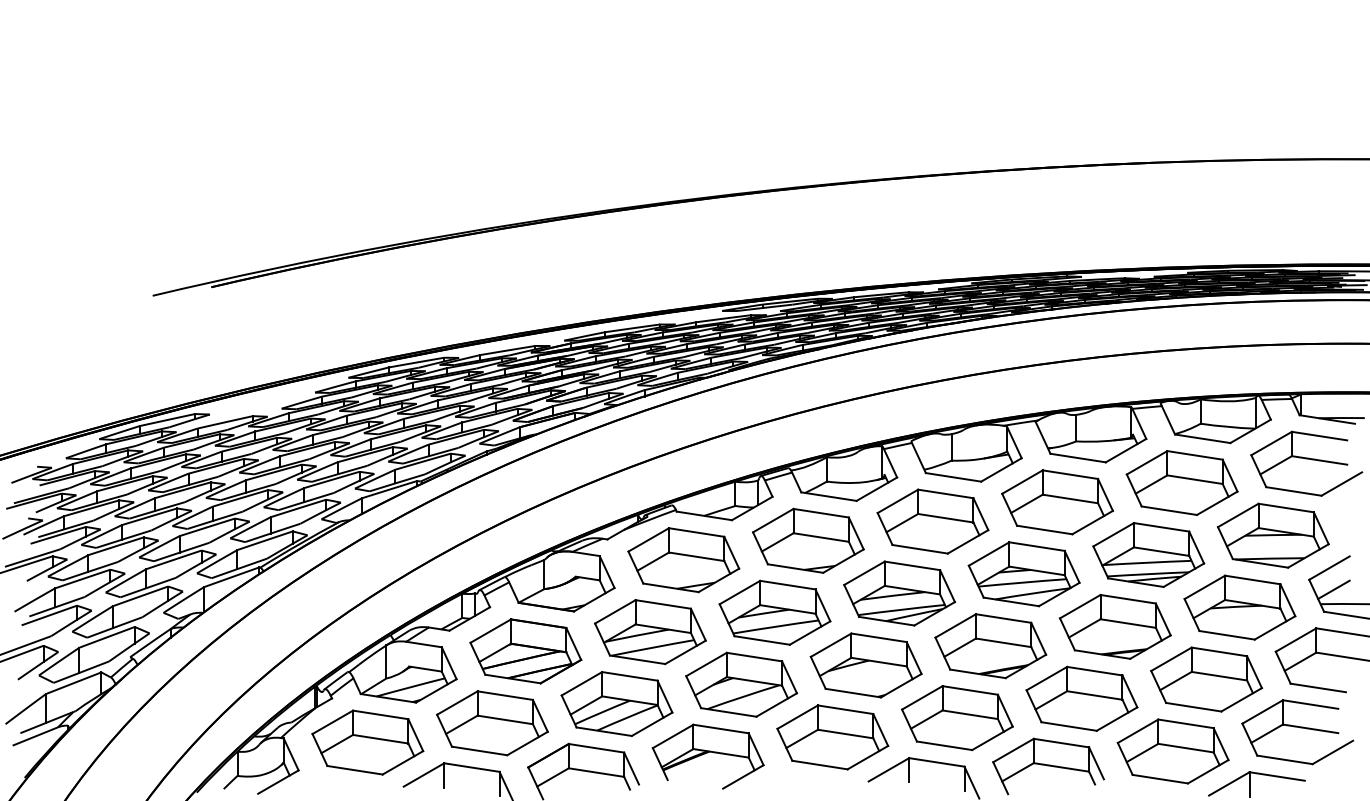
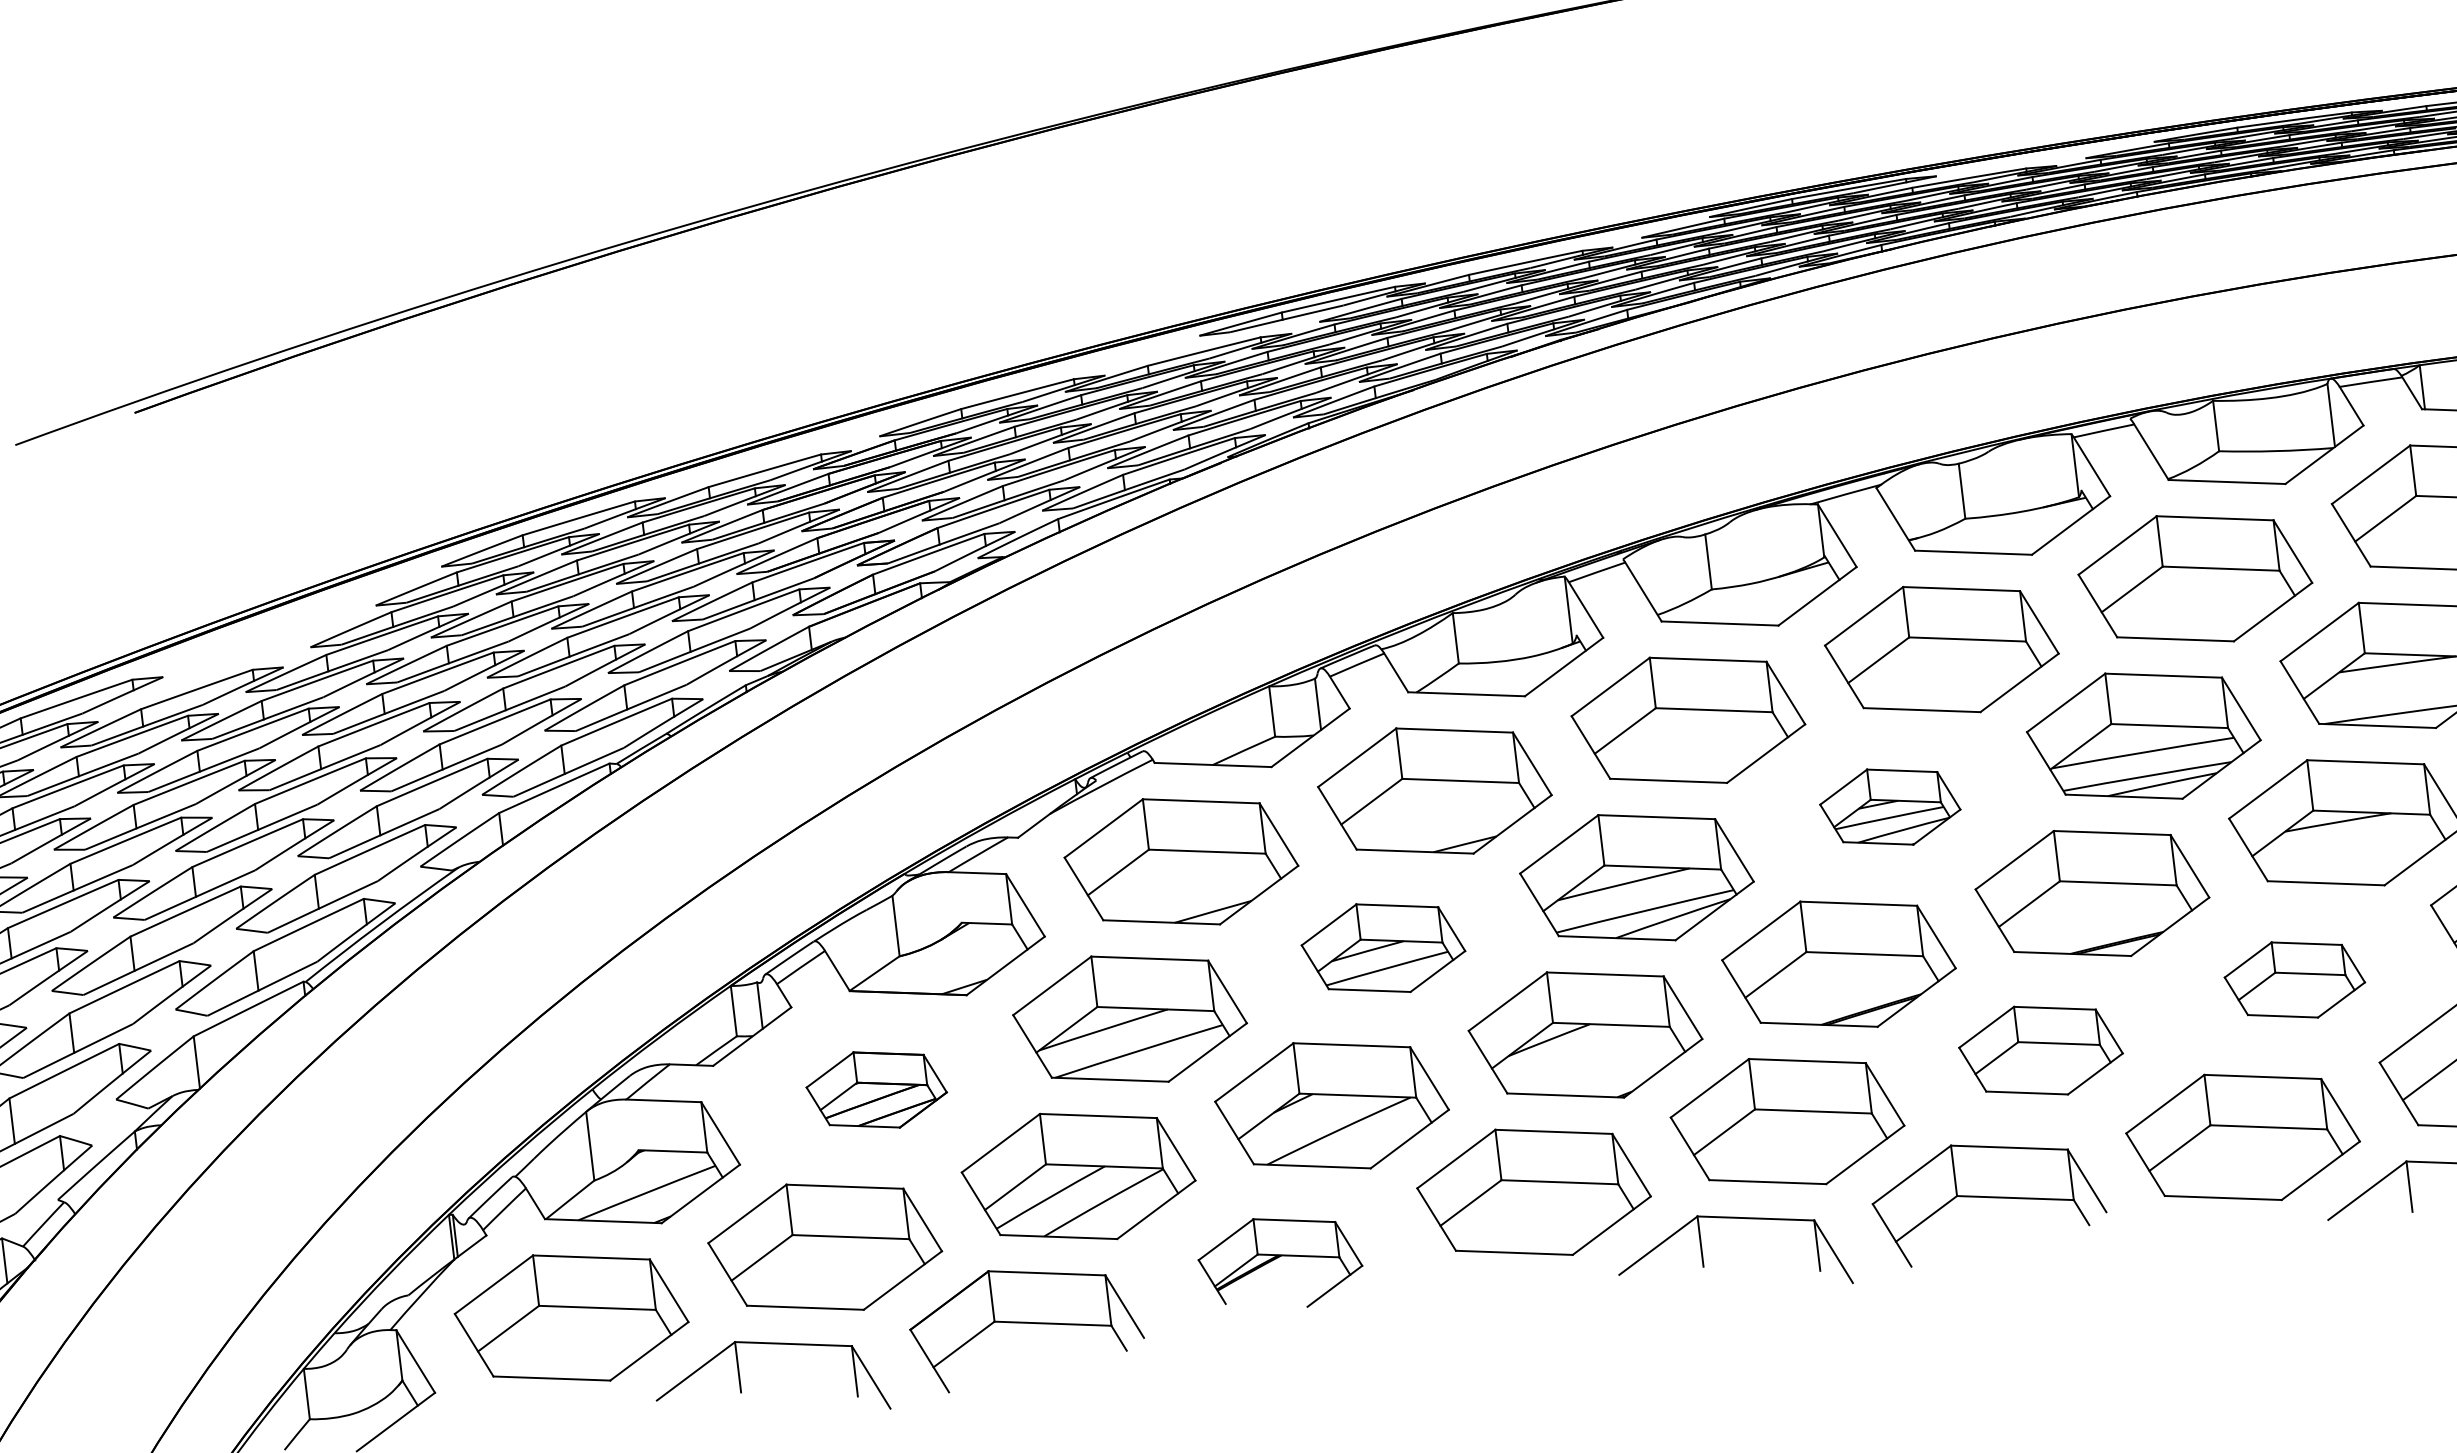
part: (1023, 574) -> (1889, 807), size x0.6
part: (774, 612) -> (1382, 947), size x0.7
part: (525, 651) -> (875, 1090), size x0.6
part: (1206, 679) -> (2294, 979), size x0.6
part: (1081, 698) -> (2039, 1050), size x0.7
part: (707, 756) -> (1279, 1262), size x0.7

